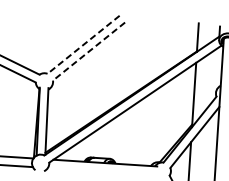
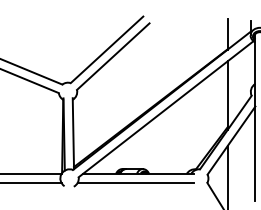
line: (83, 45) -> (106, 50), dashed -> solid
line: (88, 51) -> (112, 56), dashed -> solid
line: (102, 171) -> (135, 183), added

